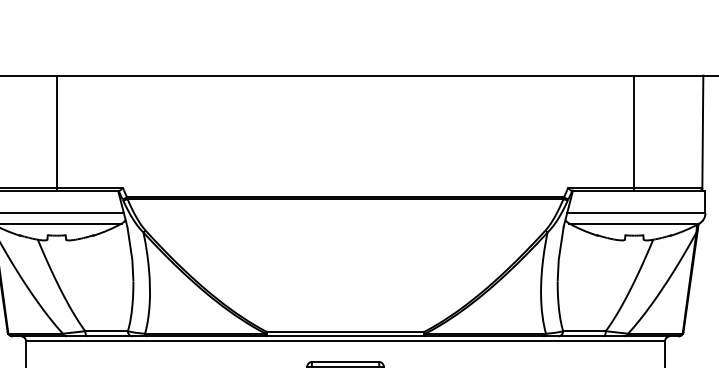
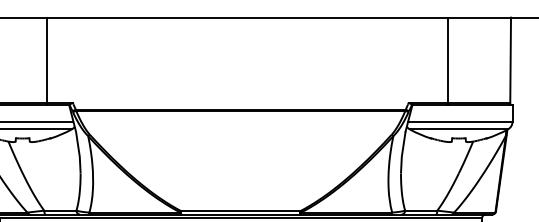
line: (56, 132) -> (46, 60), moved
line: (634, 132) -> (447, 60), moved

